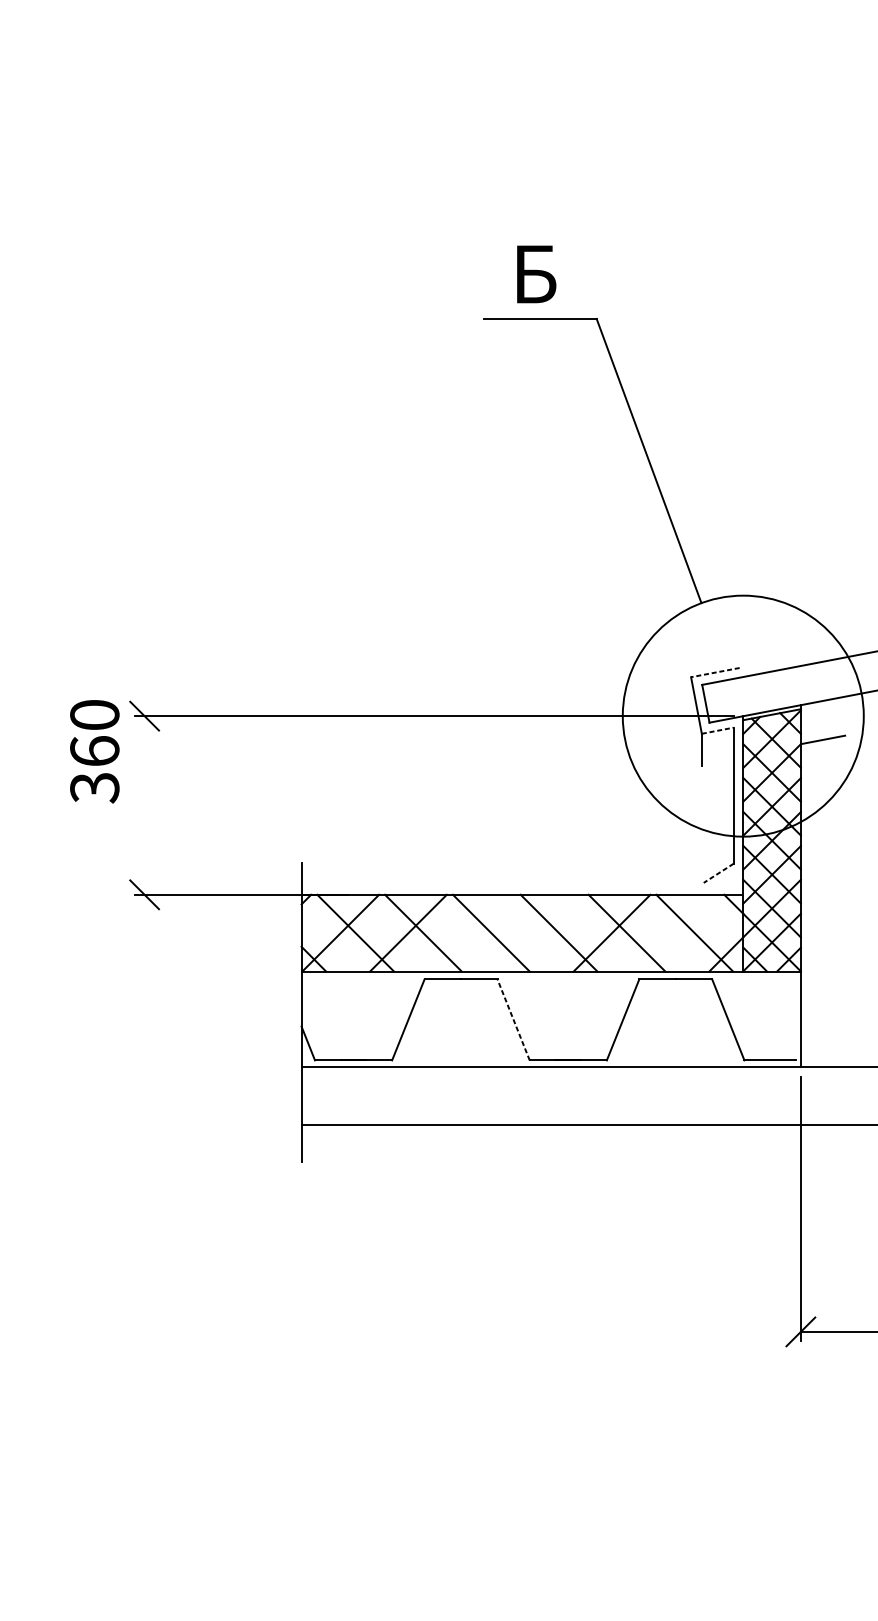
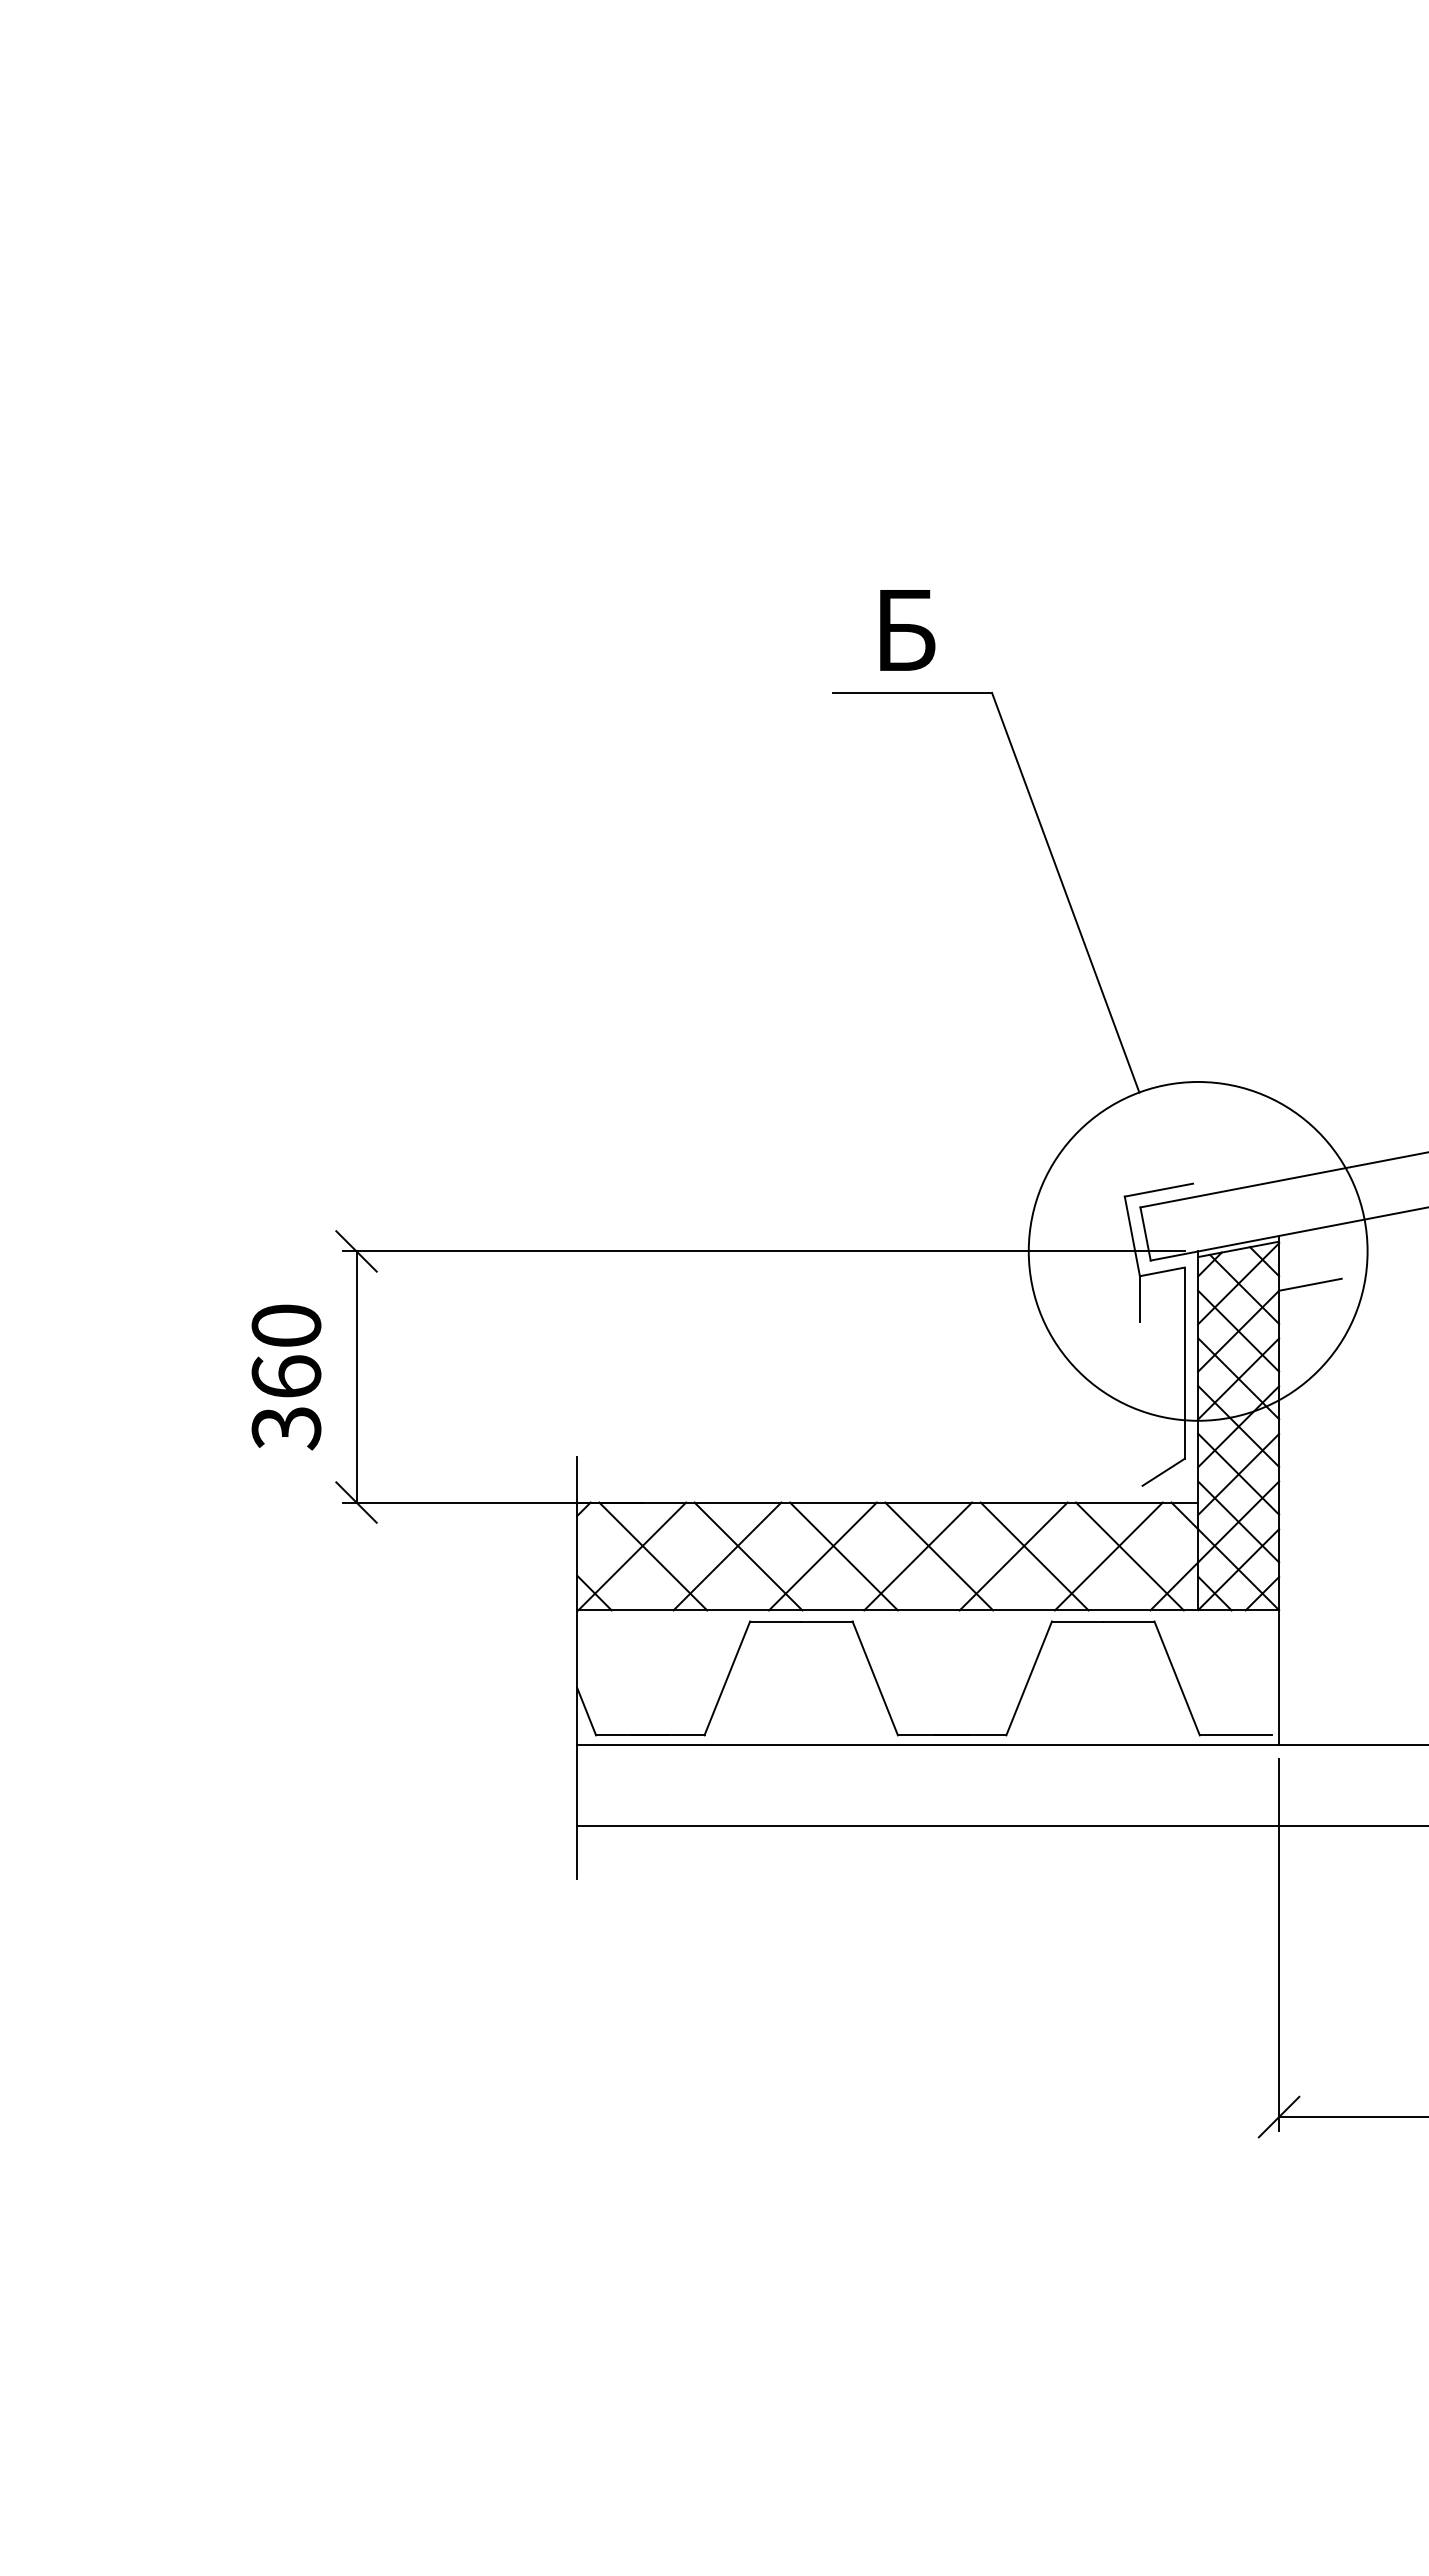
line: (715, 672) -> (1158, 1190), dashed -> solid
line: (717, 730) -> (1162, 1271), dashed -> solid
text: (94, 751) -> (286, 1377), moved
line: (144, 805) -> (356, 1376), added
line: (718, 873) -> (1163, 1472), dashed -> solid
line: (476, 933) -> (822, 1556), added
line: (544, 933) -> (918, 1556), added
line: (679, 933) -> (1108, 1556), added
line: (513, 1019) -> (875, 1677), dashed -> solid

